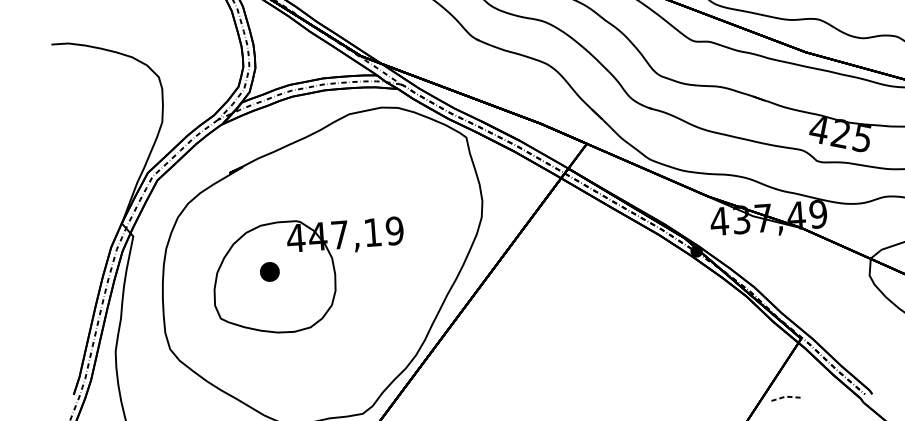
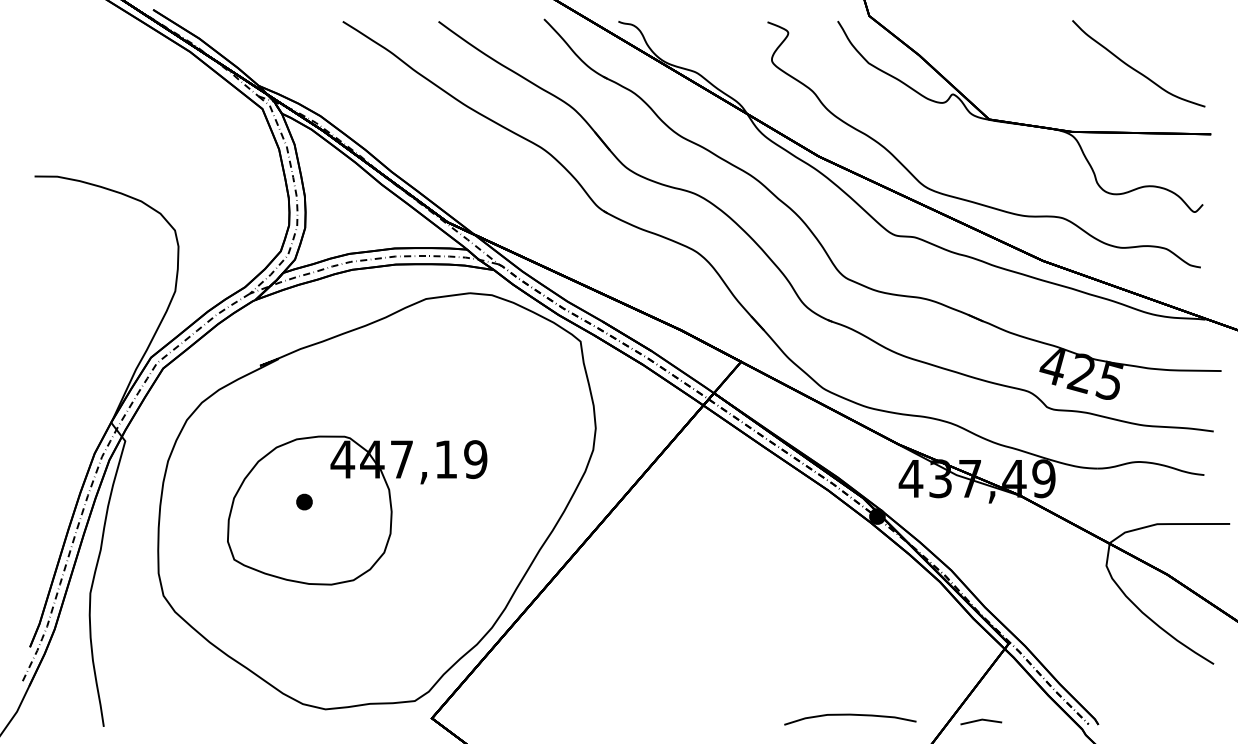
part: (269, 271) -> (304, 501), size x0.62
line: (785, 396) -> (981, 719), dashed -> solid
curve: (687, 400) -> (850, 715), added

